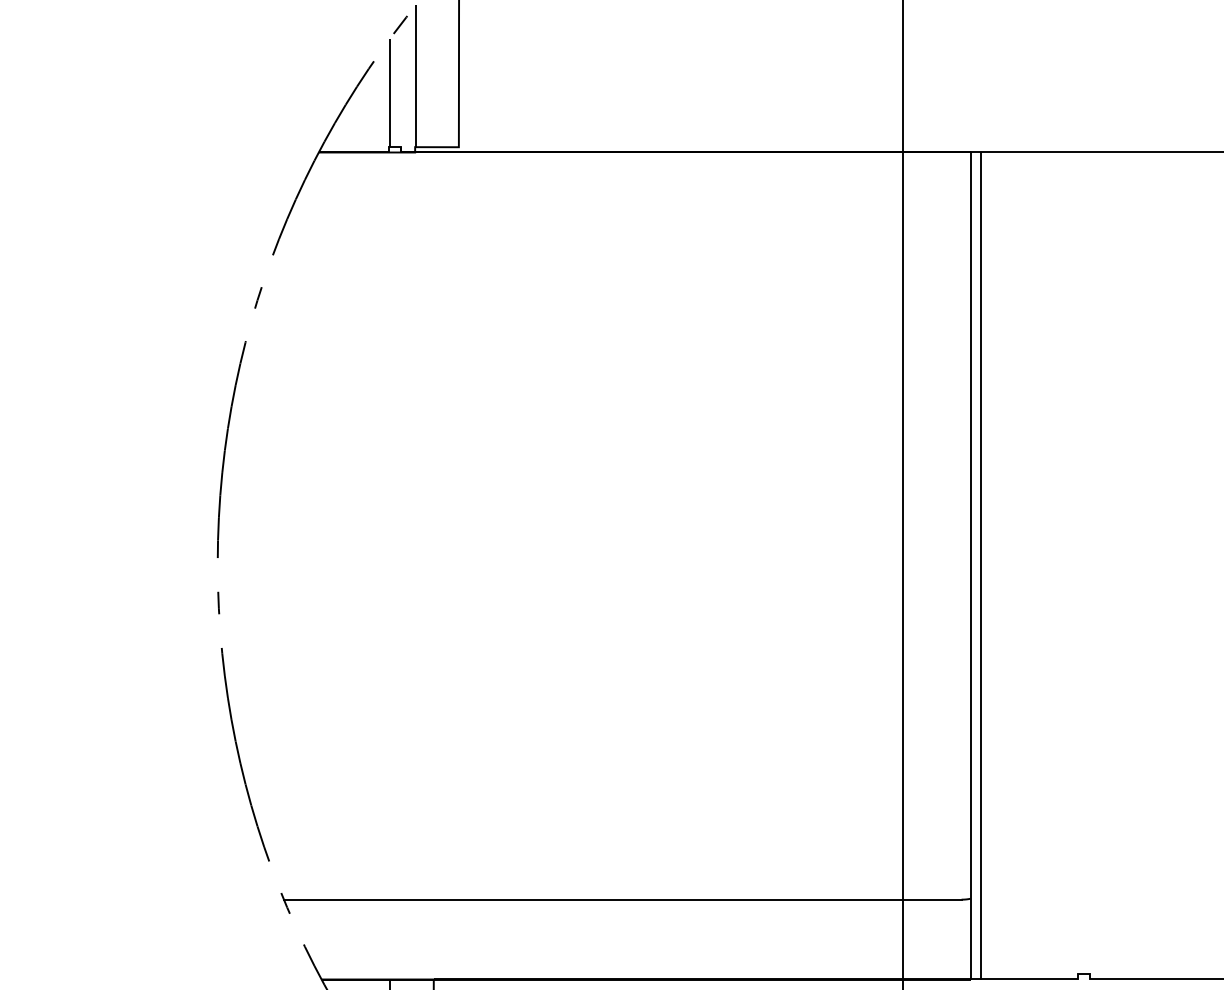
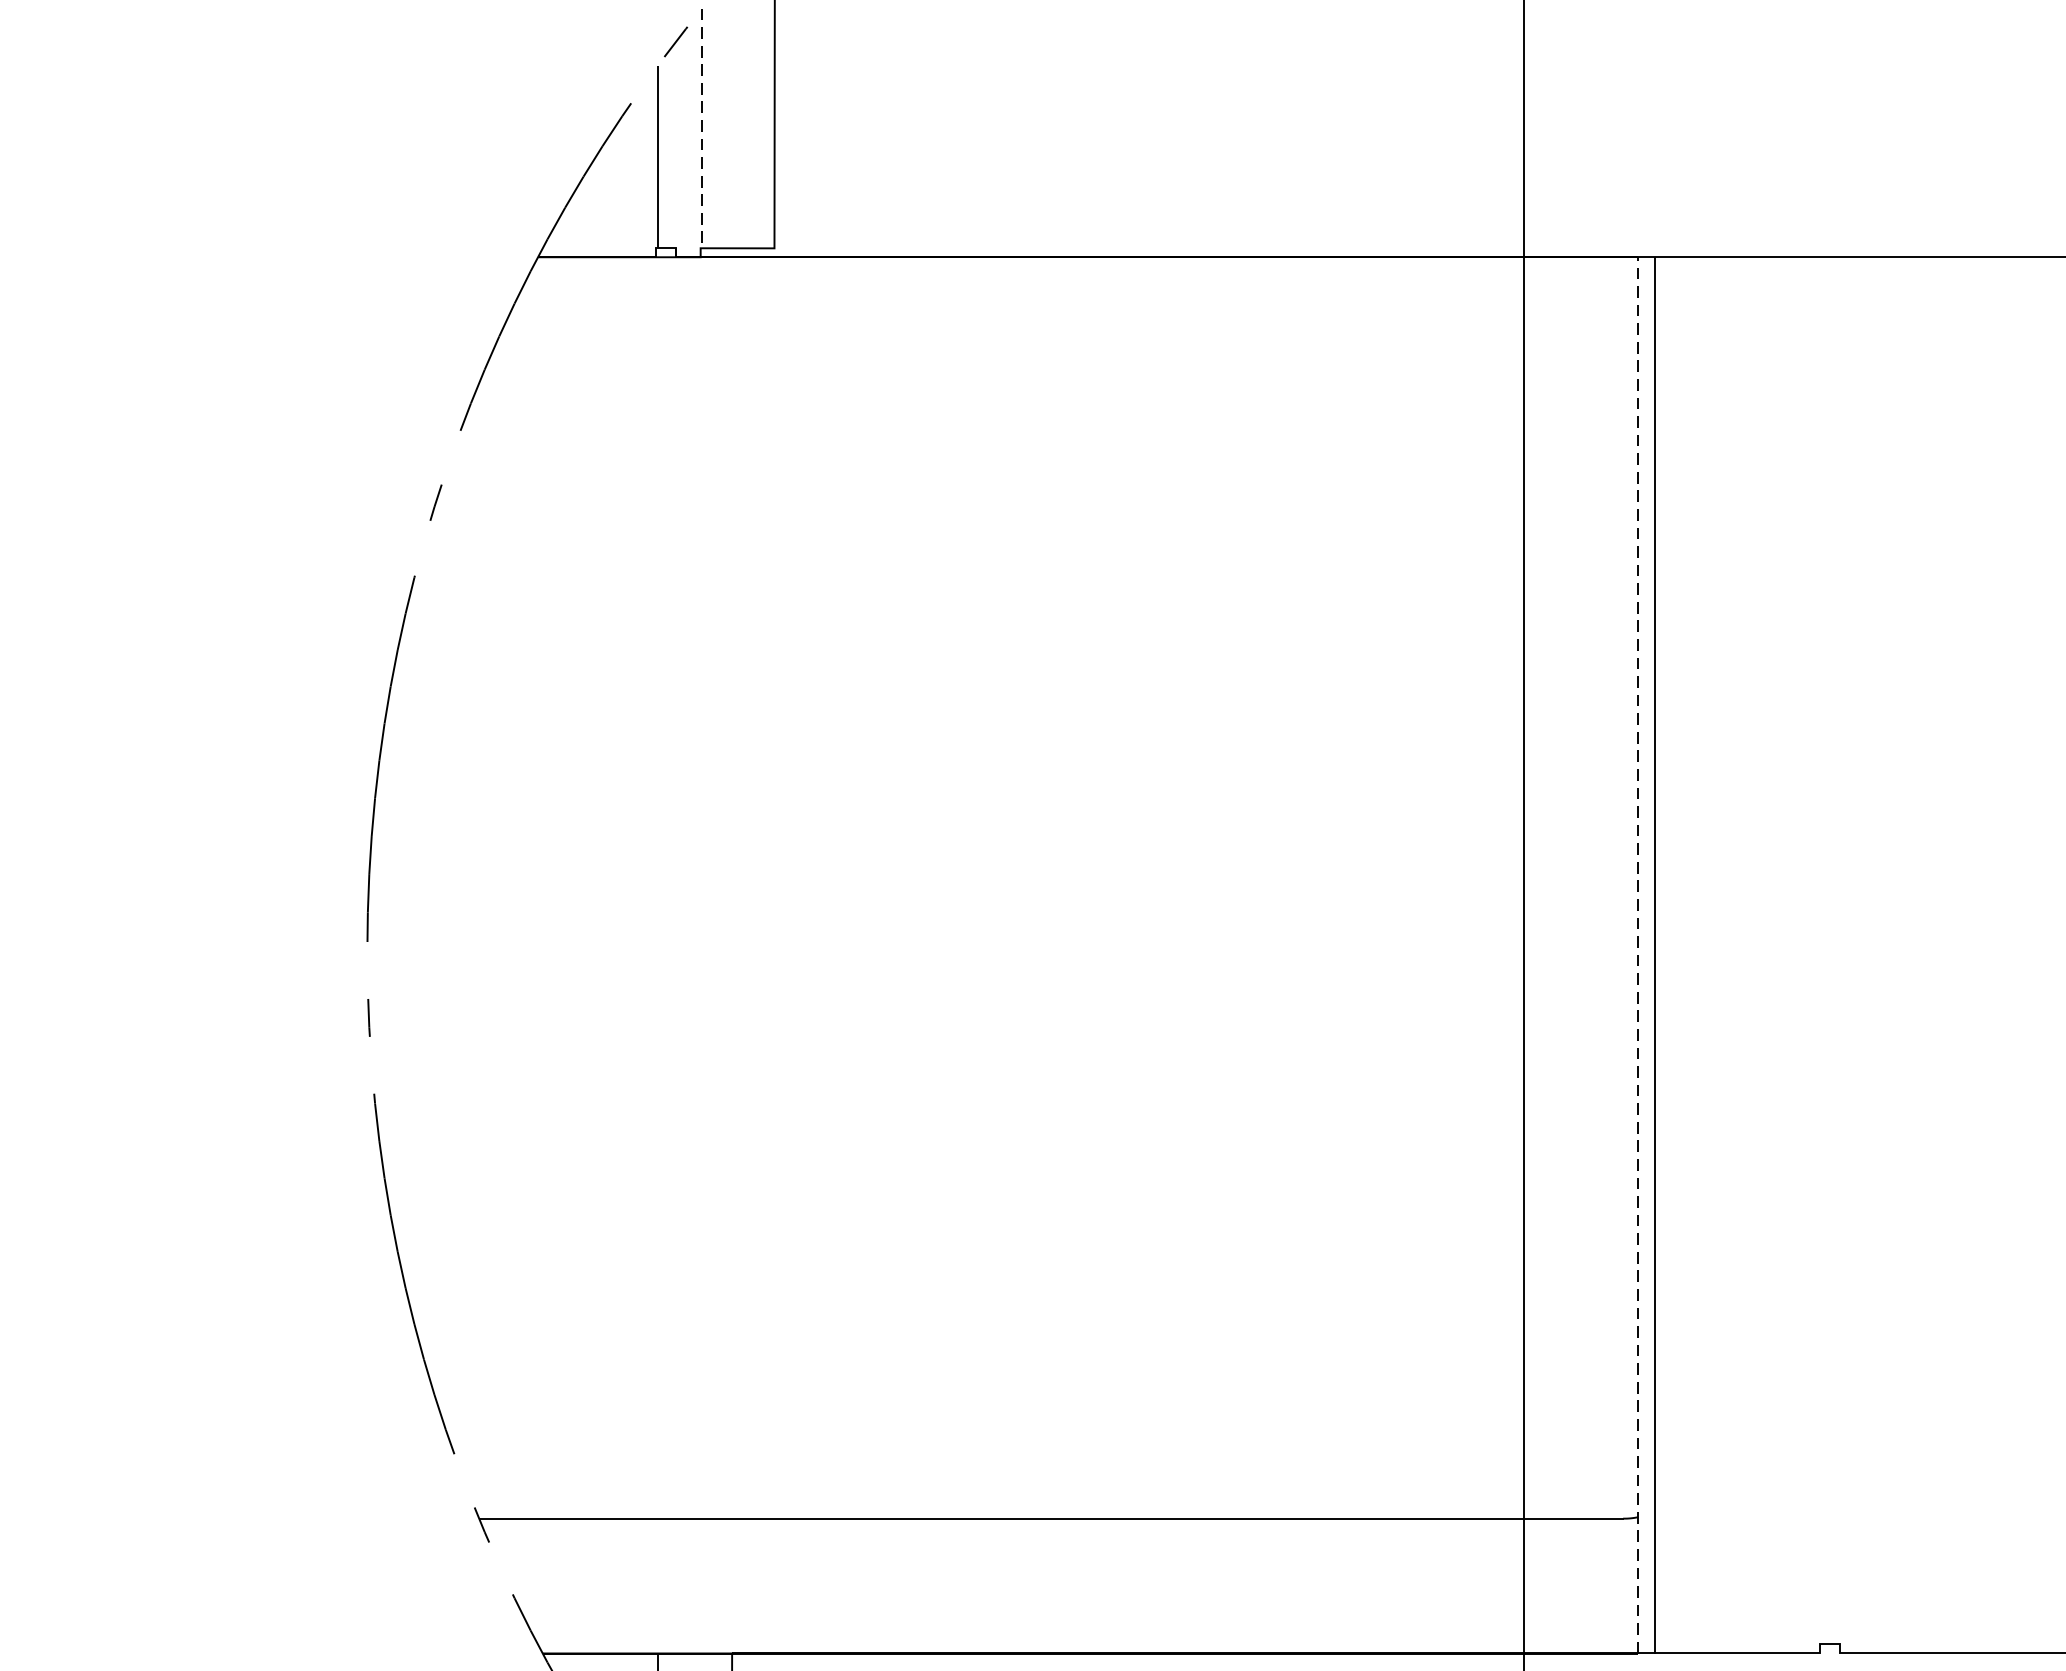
line: (416, 76) -> (702, 128), solid -> dashed
line: (970, 565) -> (1638, 954), solid -> dashed

